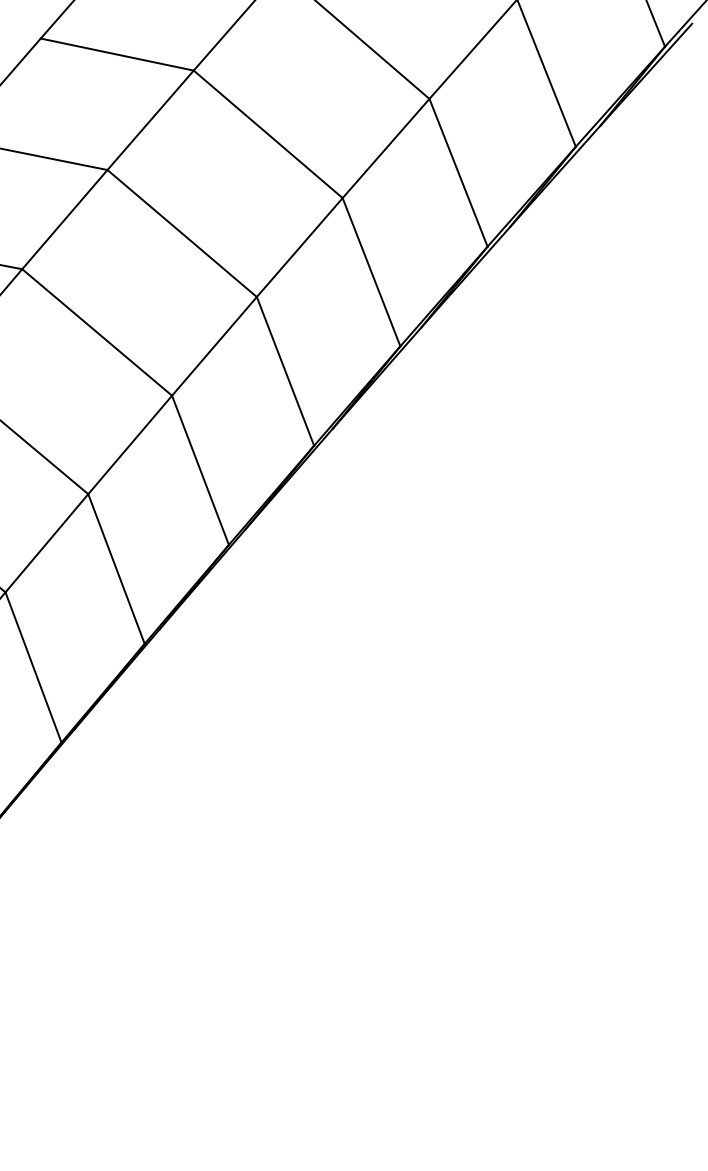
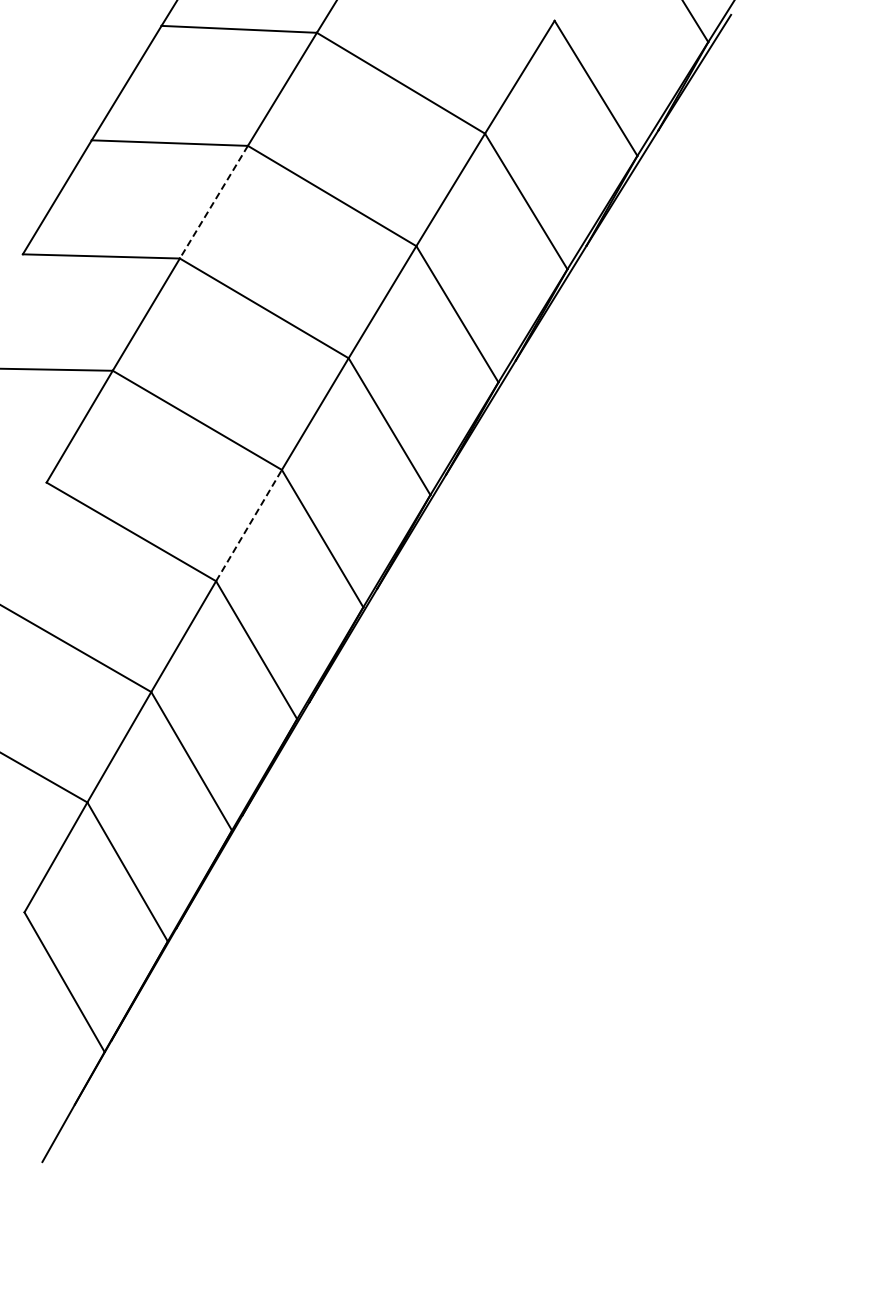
line: (150, 120) -> (213, 202), solid -> dashed
line: (130, 444) -> (249, 525), solid -> dashed

